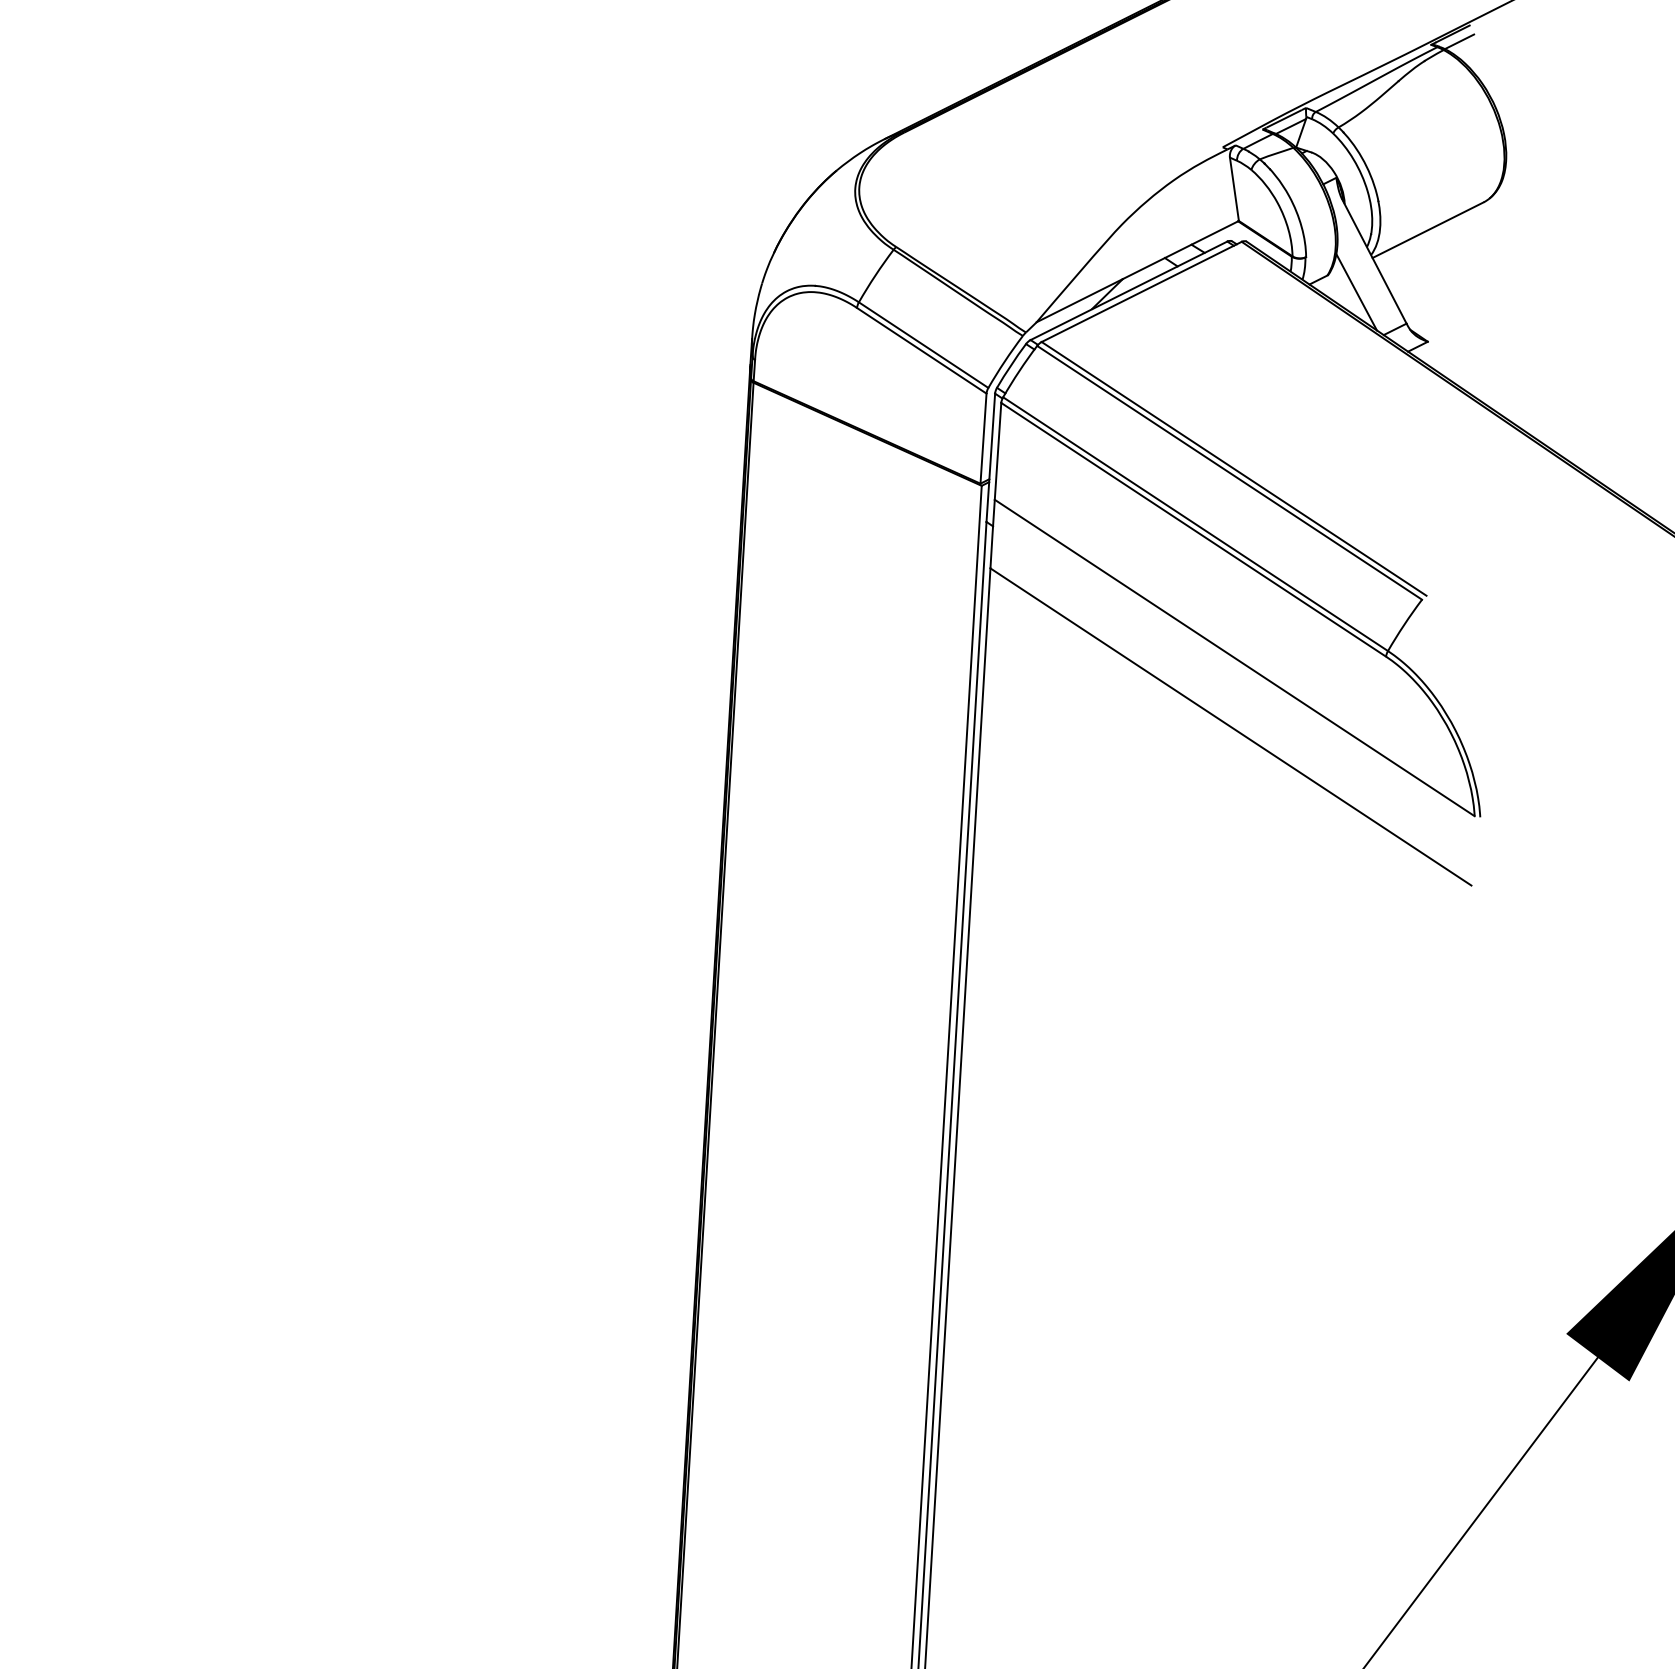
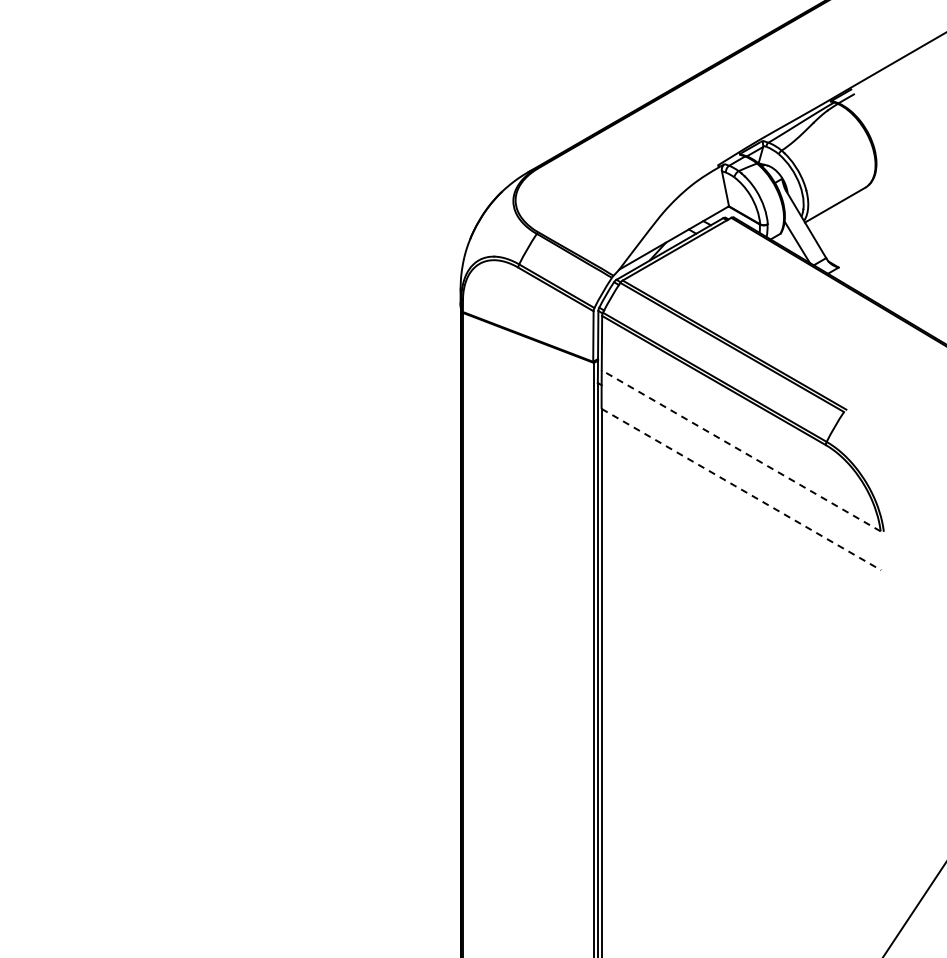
line: (1233, 657) -> (740, 450), solid -> dashed
line: (1231, 726) -> (741, 489), solid -> dashed

